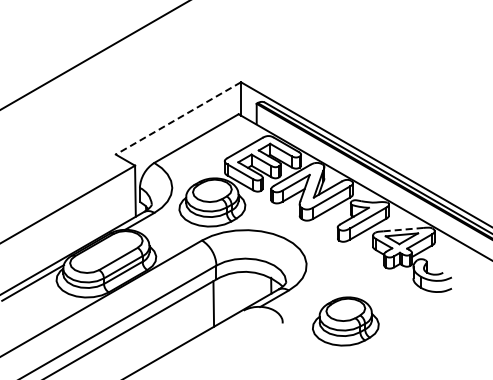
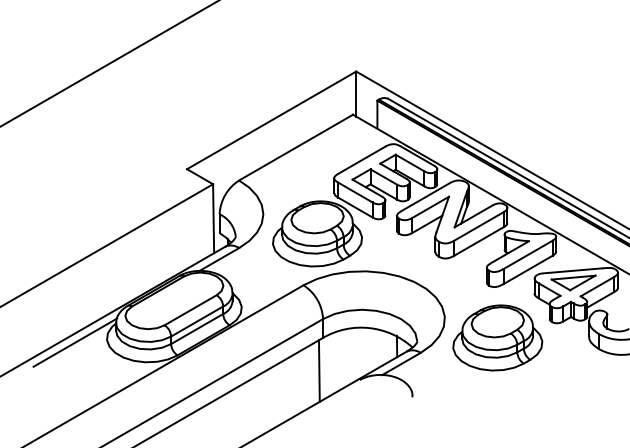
line: (177, 118) -> (270, 120), dashed -> solid
line: (403, 229) -> (575, 270), dashed -> solid
part: (345, 321) -> (497, 337), moved

